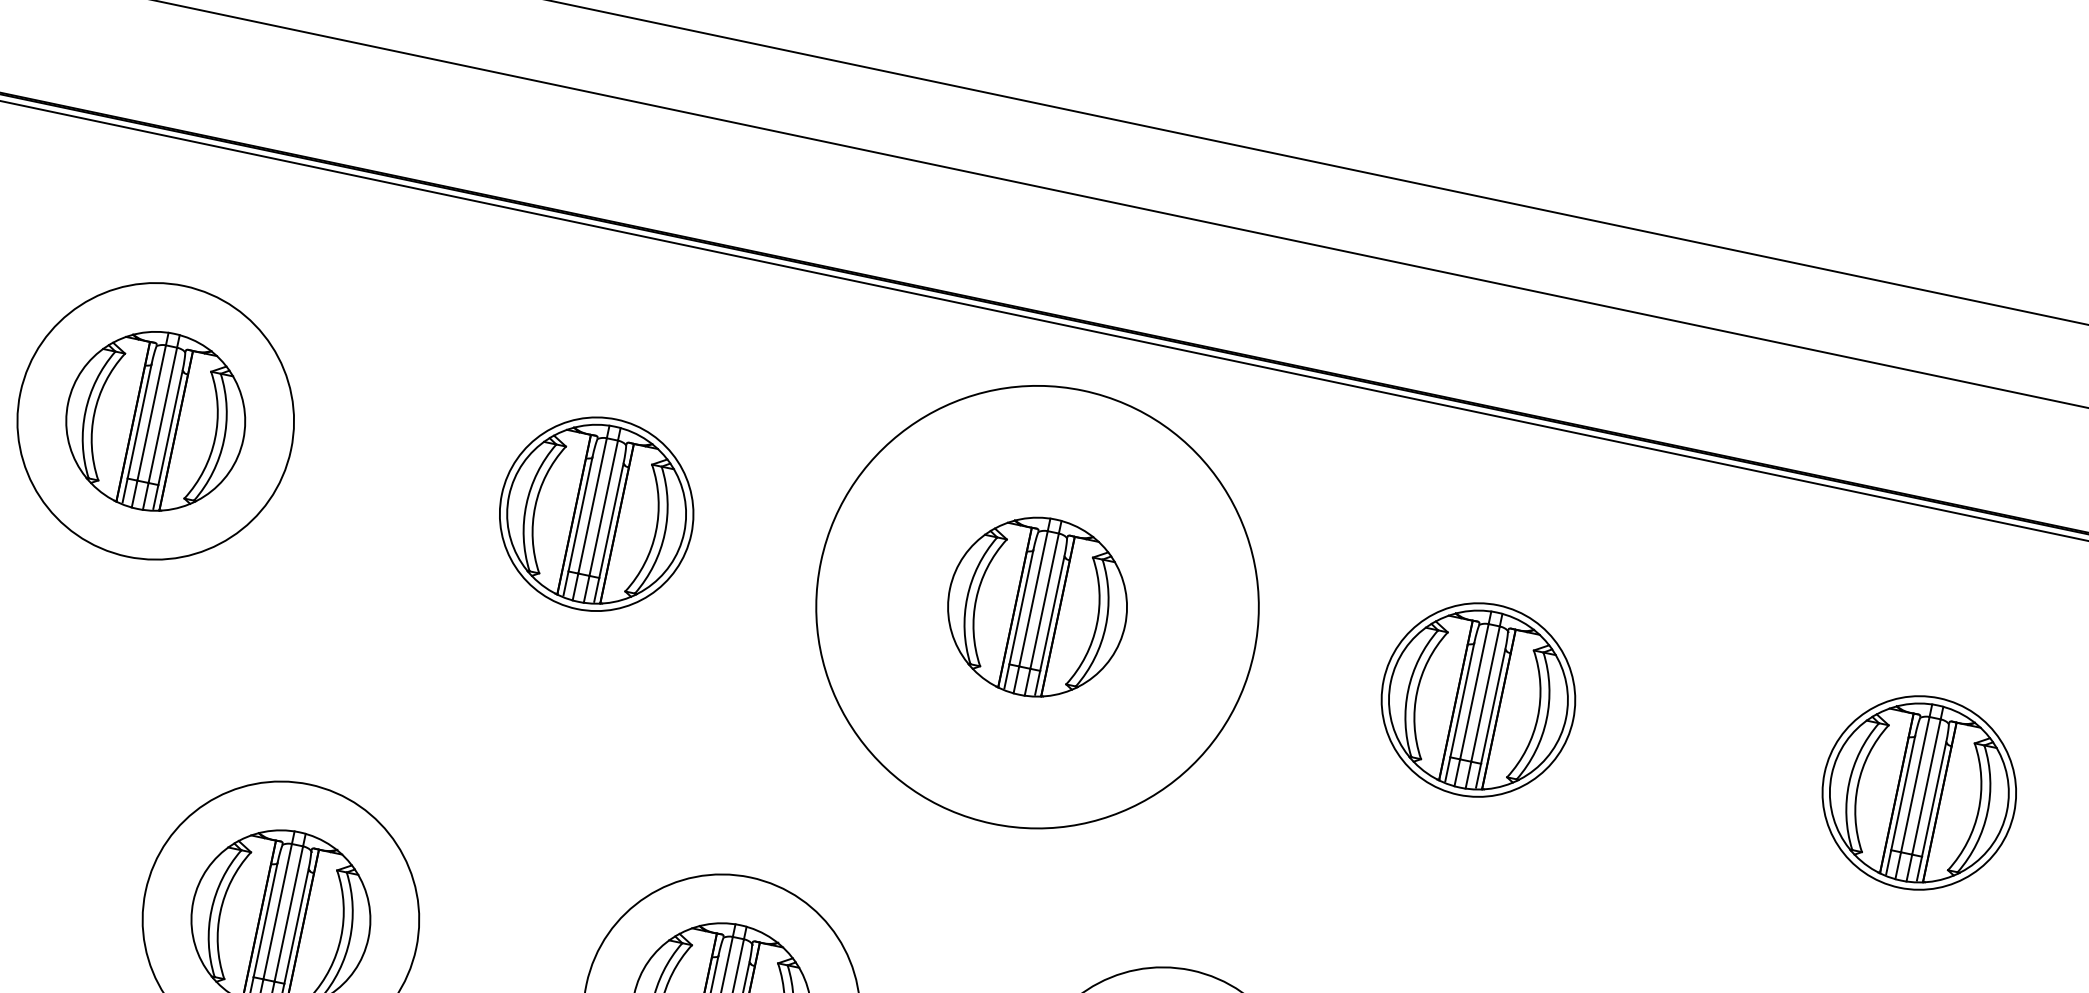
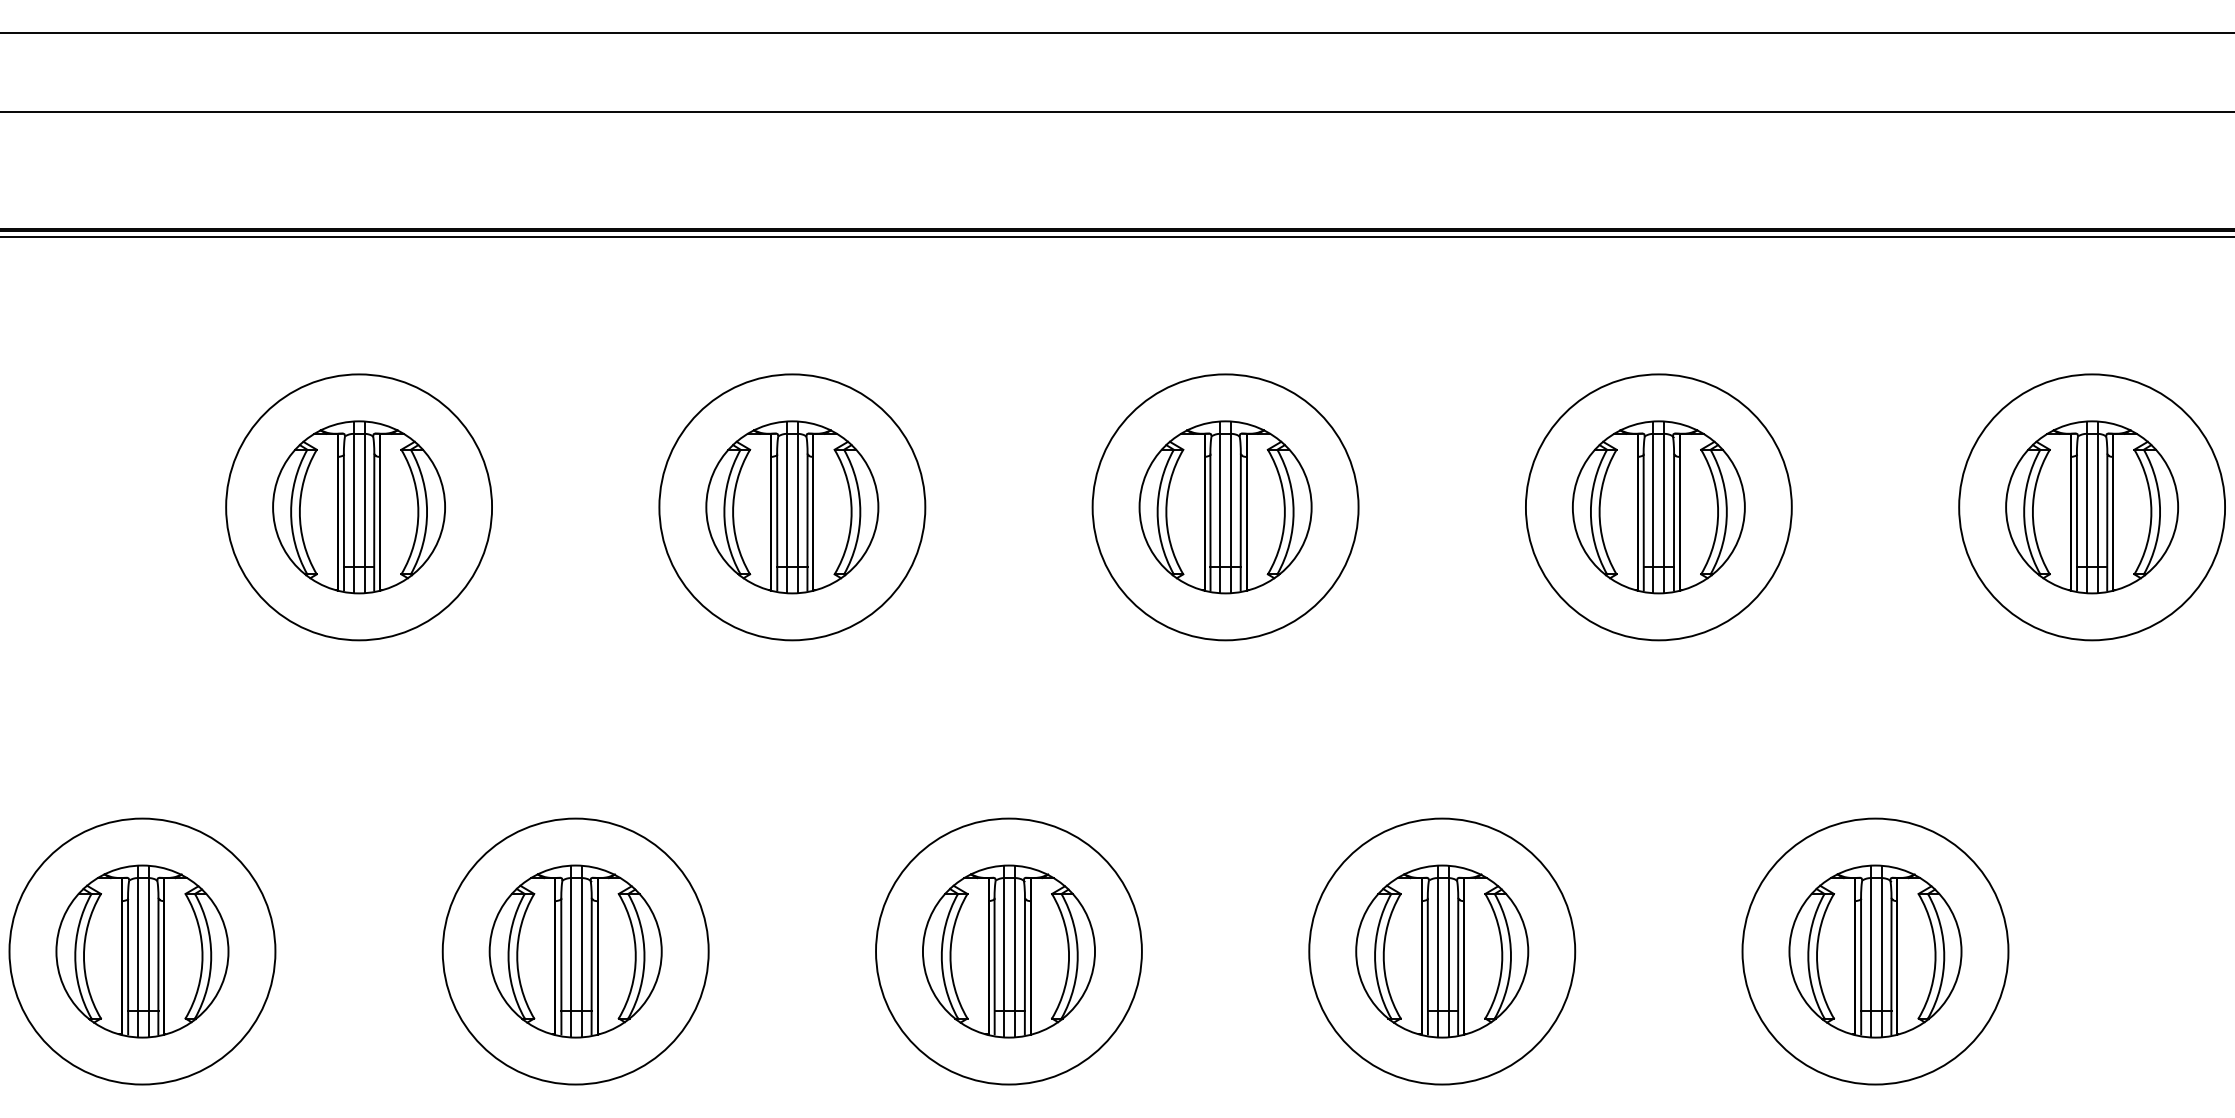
circle: (596, 514) -> (792, 507), size x1.43
circle: (1037, 607) -> (1225, 507), size x0.62
circle: (1478, 700) -> (1658, 507), size x1.43
circle: (1919, 793) -> (2092, 507), size x1.43

